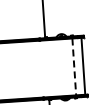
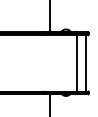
line: (74, 67) -> (76, 63), dashed -> solid

